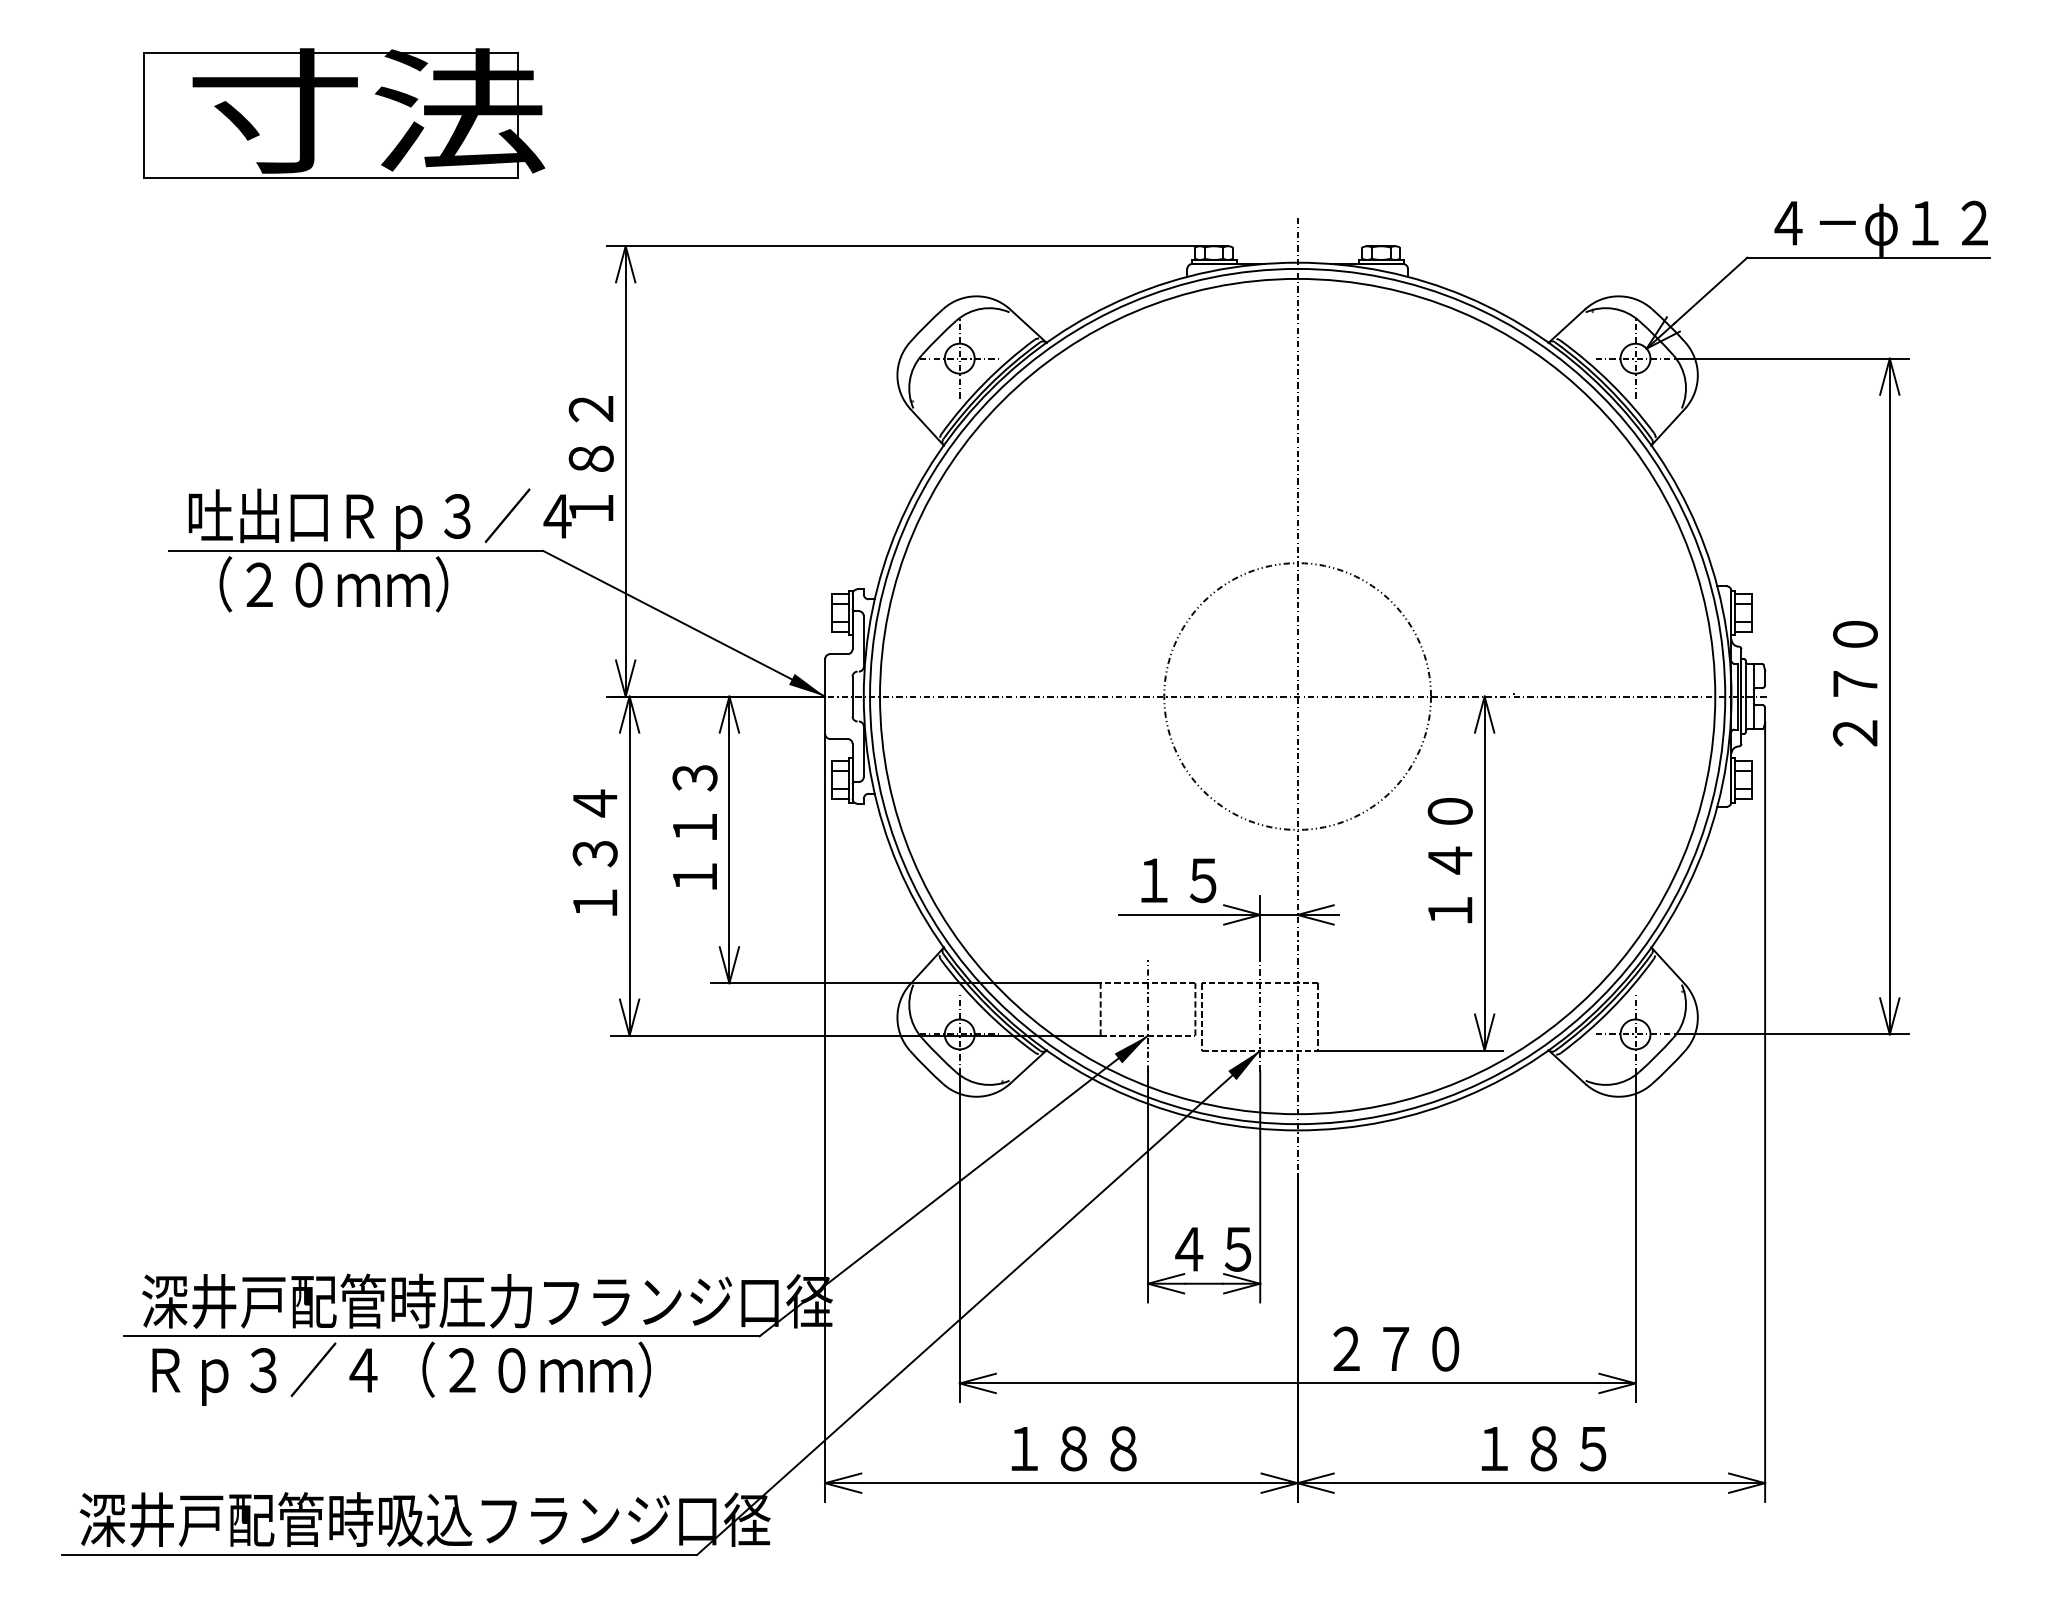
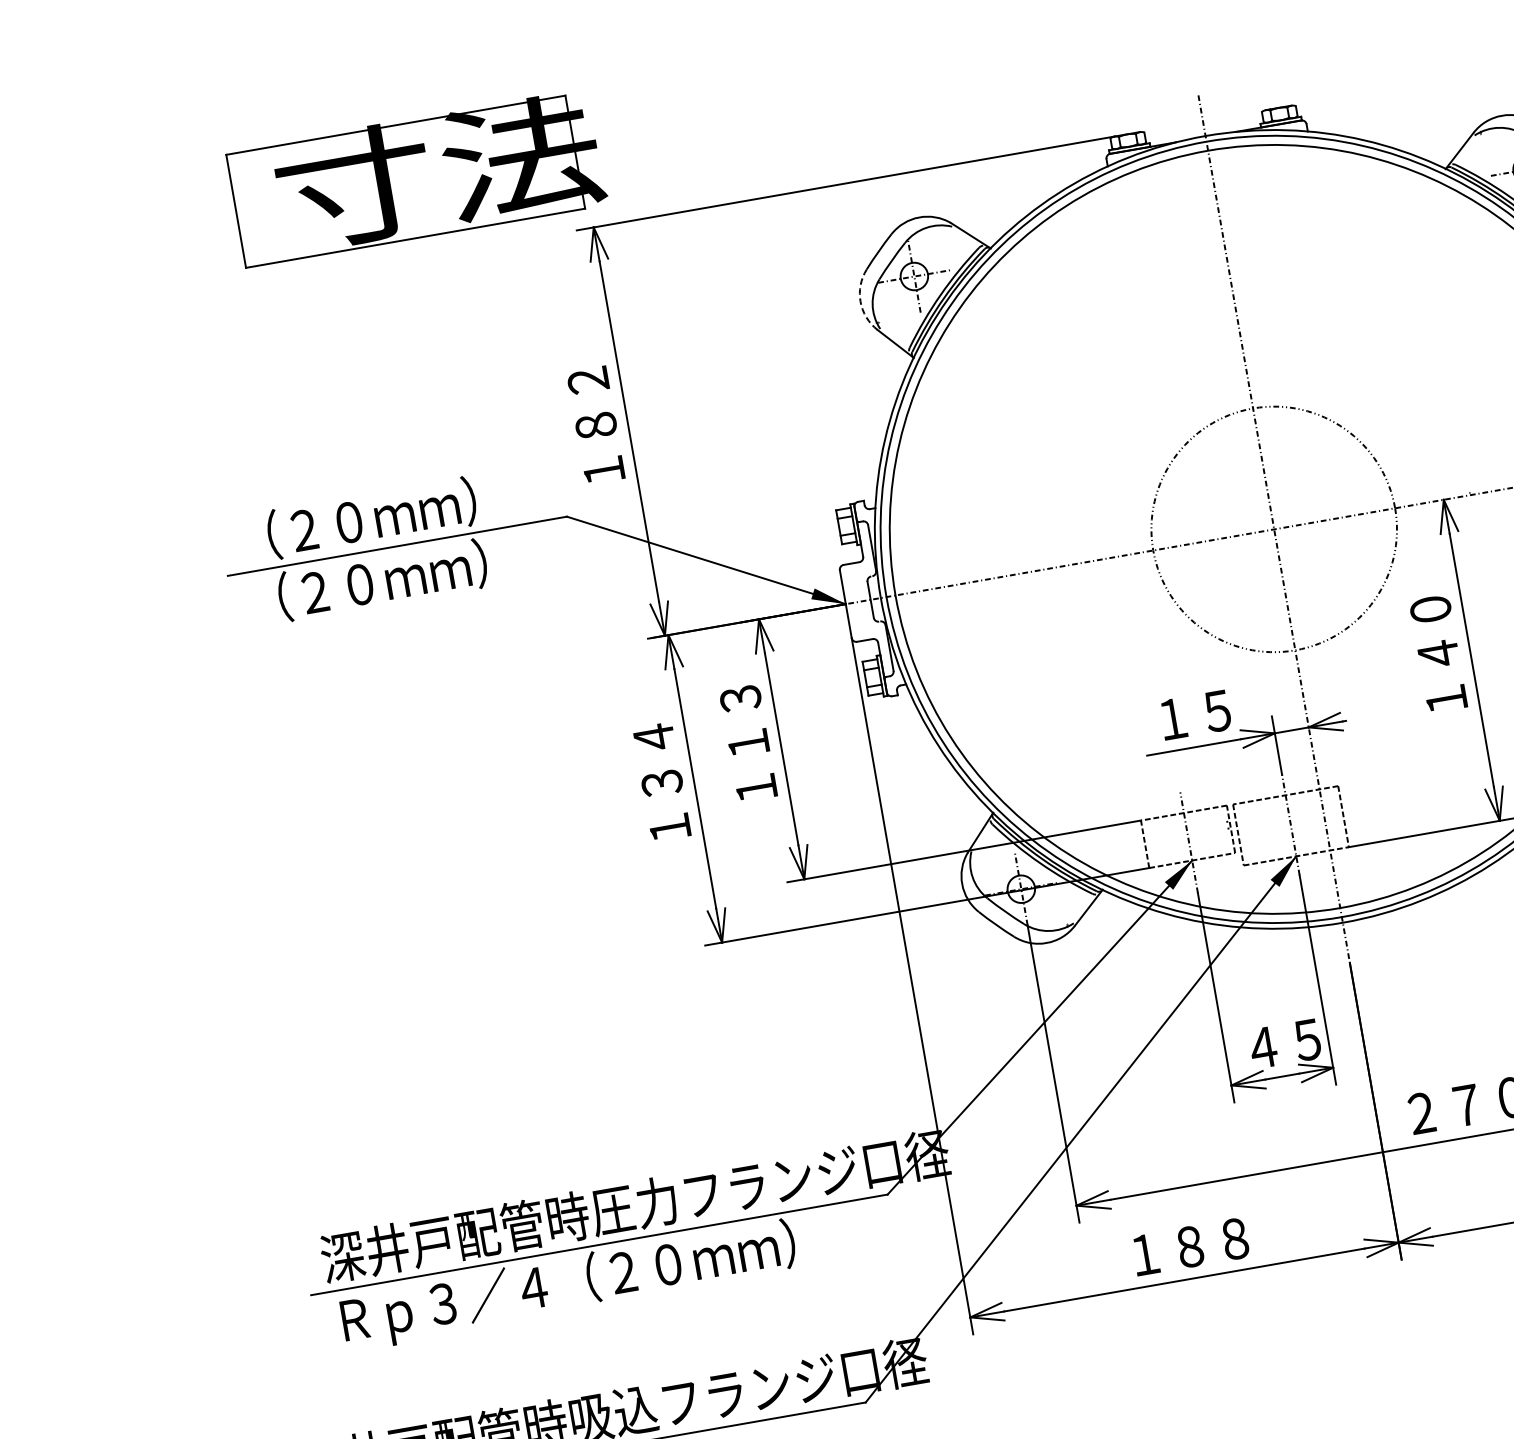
part: (344, 113) -> (417, 178), moved
arc: (897, 375) -> (860, 301), solid -> dashed
text: (379, 518) -> (413, 513), 吐出口Ｒｐ３／４ -> （２０ｍｍ）

